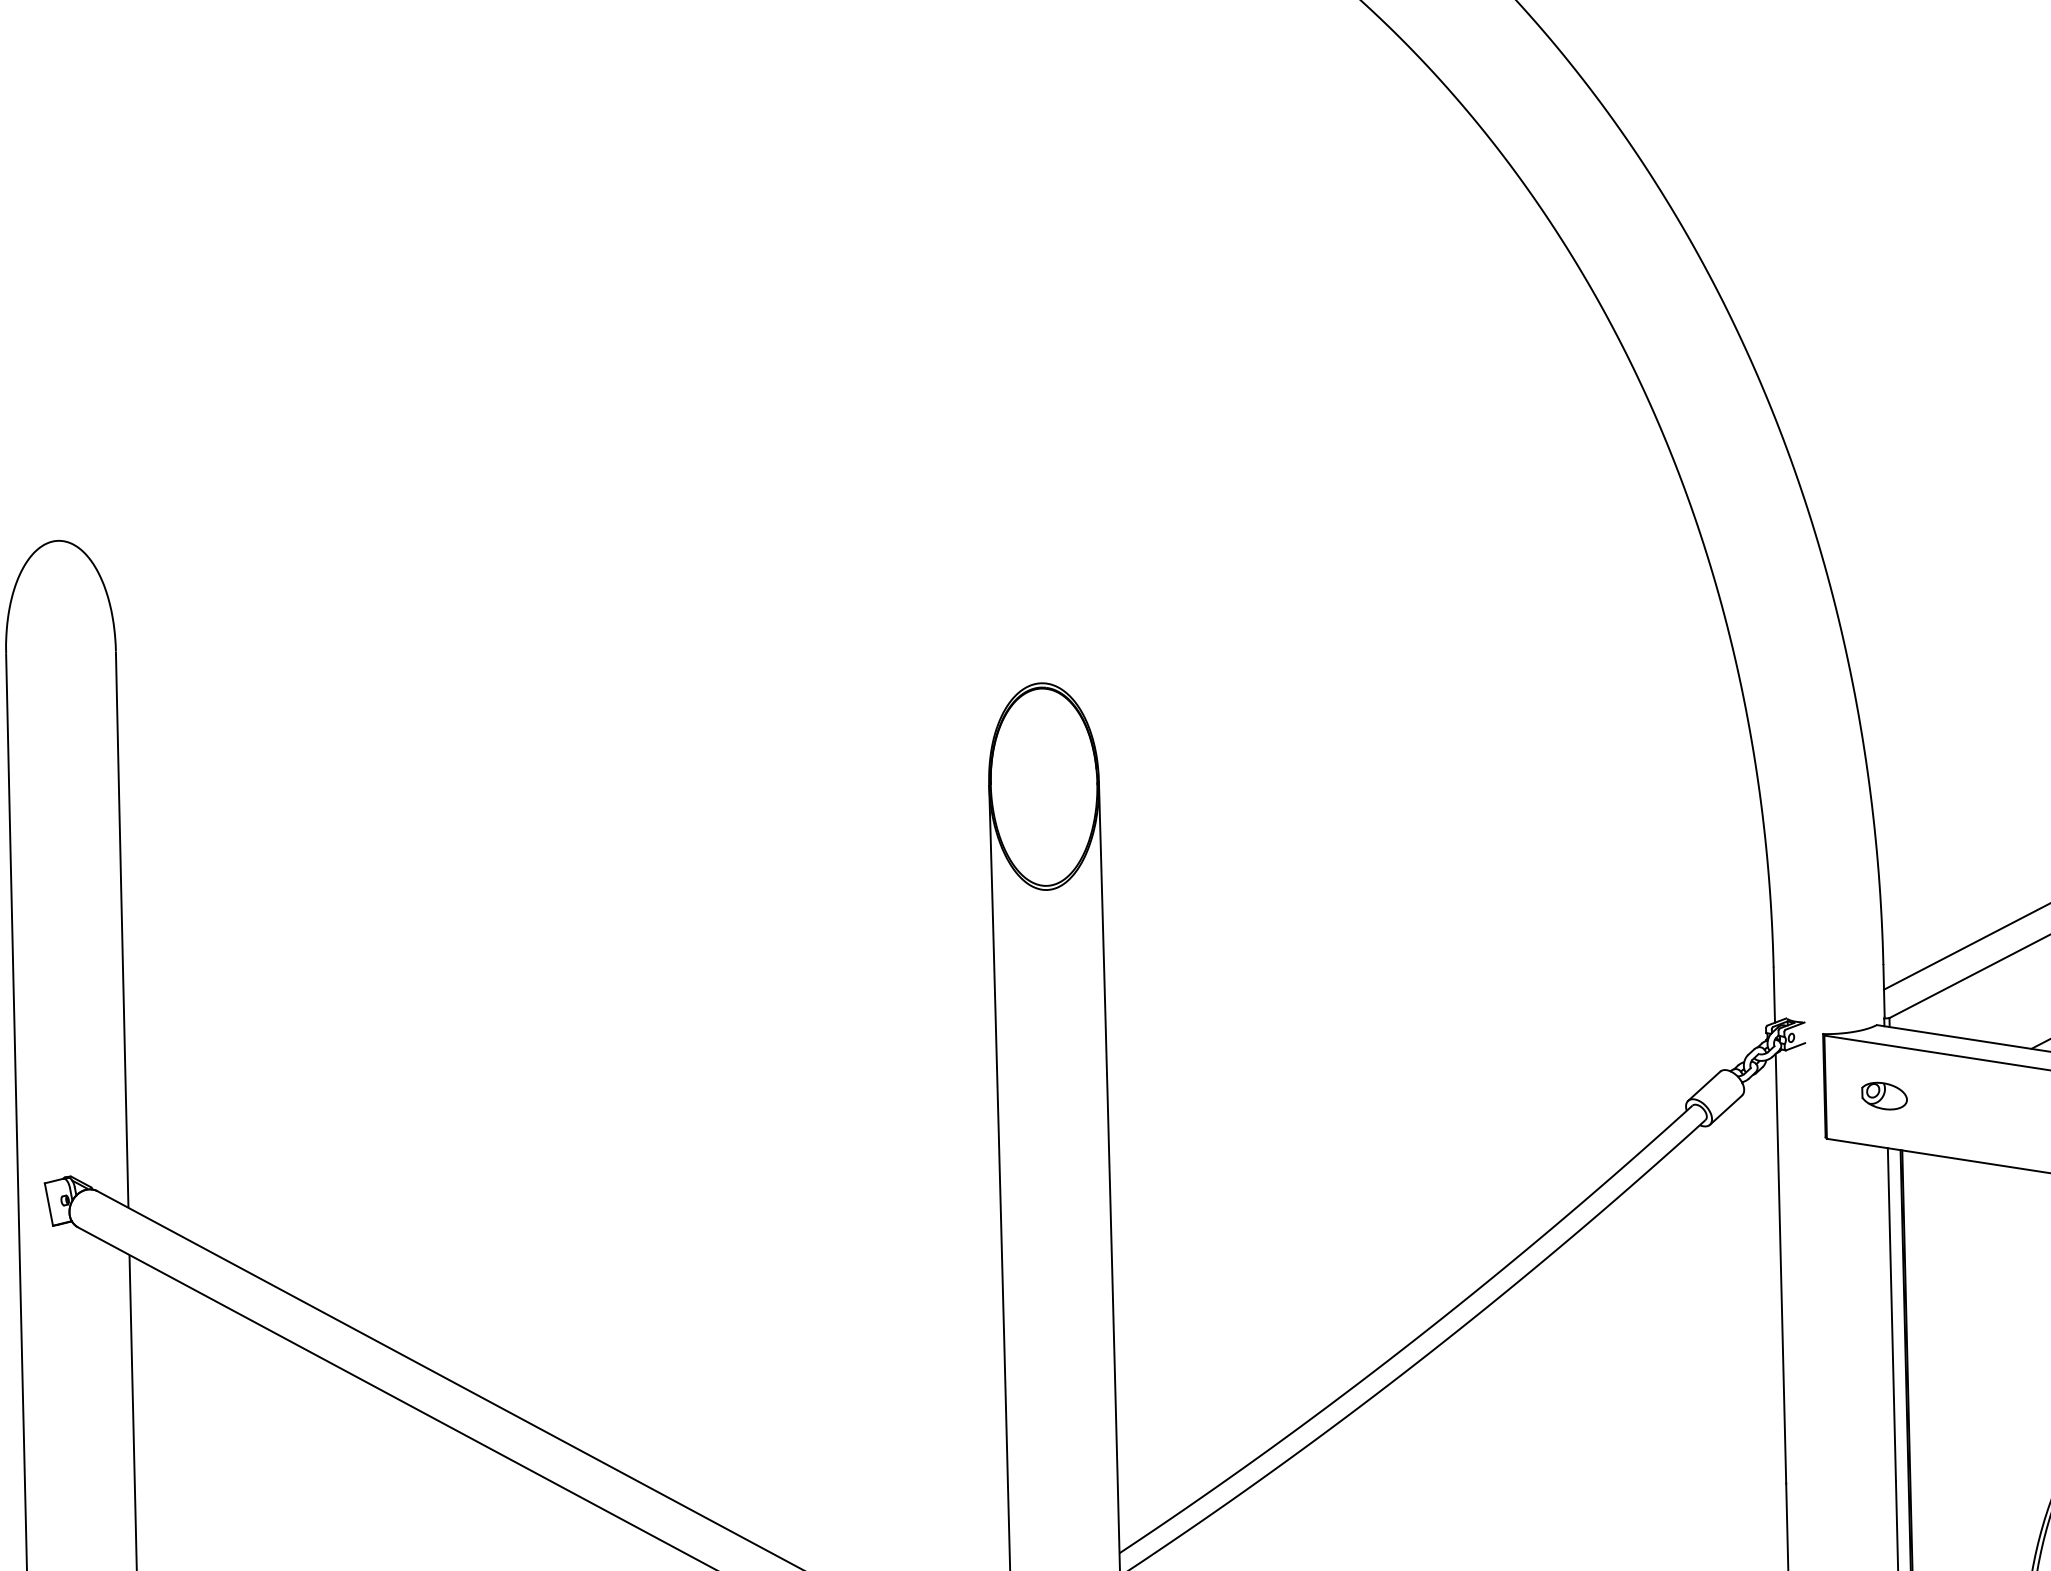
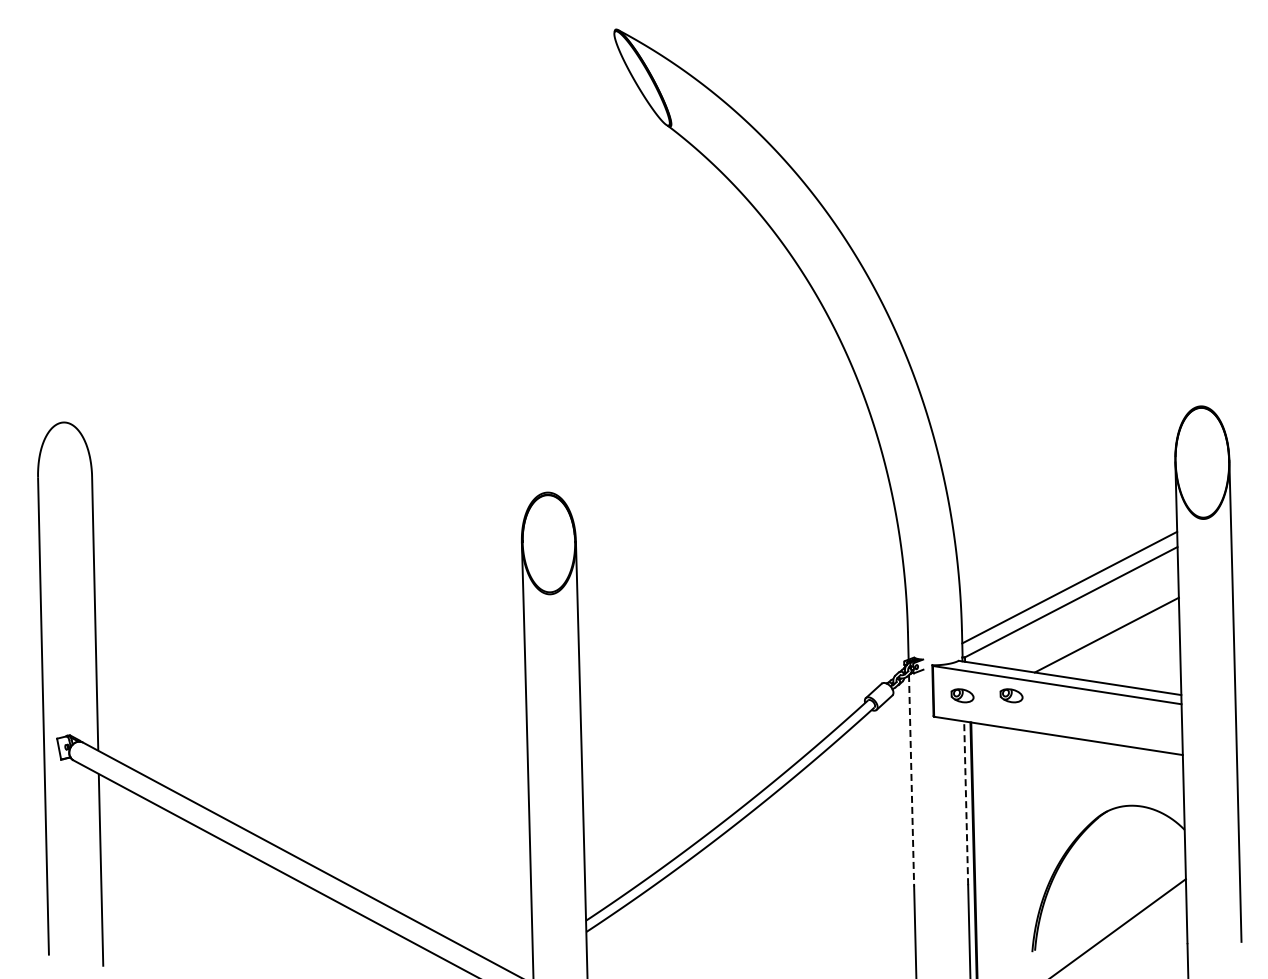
part: (1984, 1095) -> (1011, 695), added
line: (1780, 1268) -> (911, 780), solid -> dashed
line: (1892, 1314) -> (966, 803), solid -> dashed

